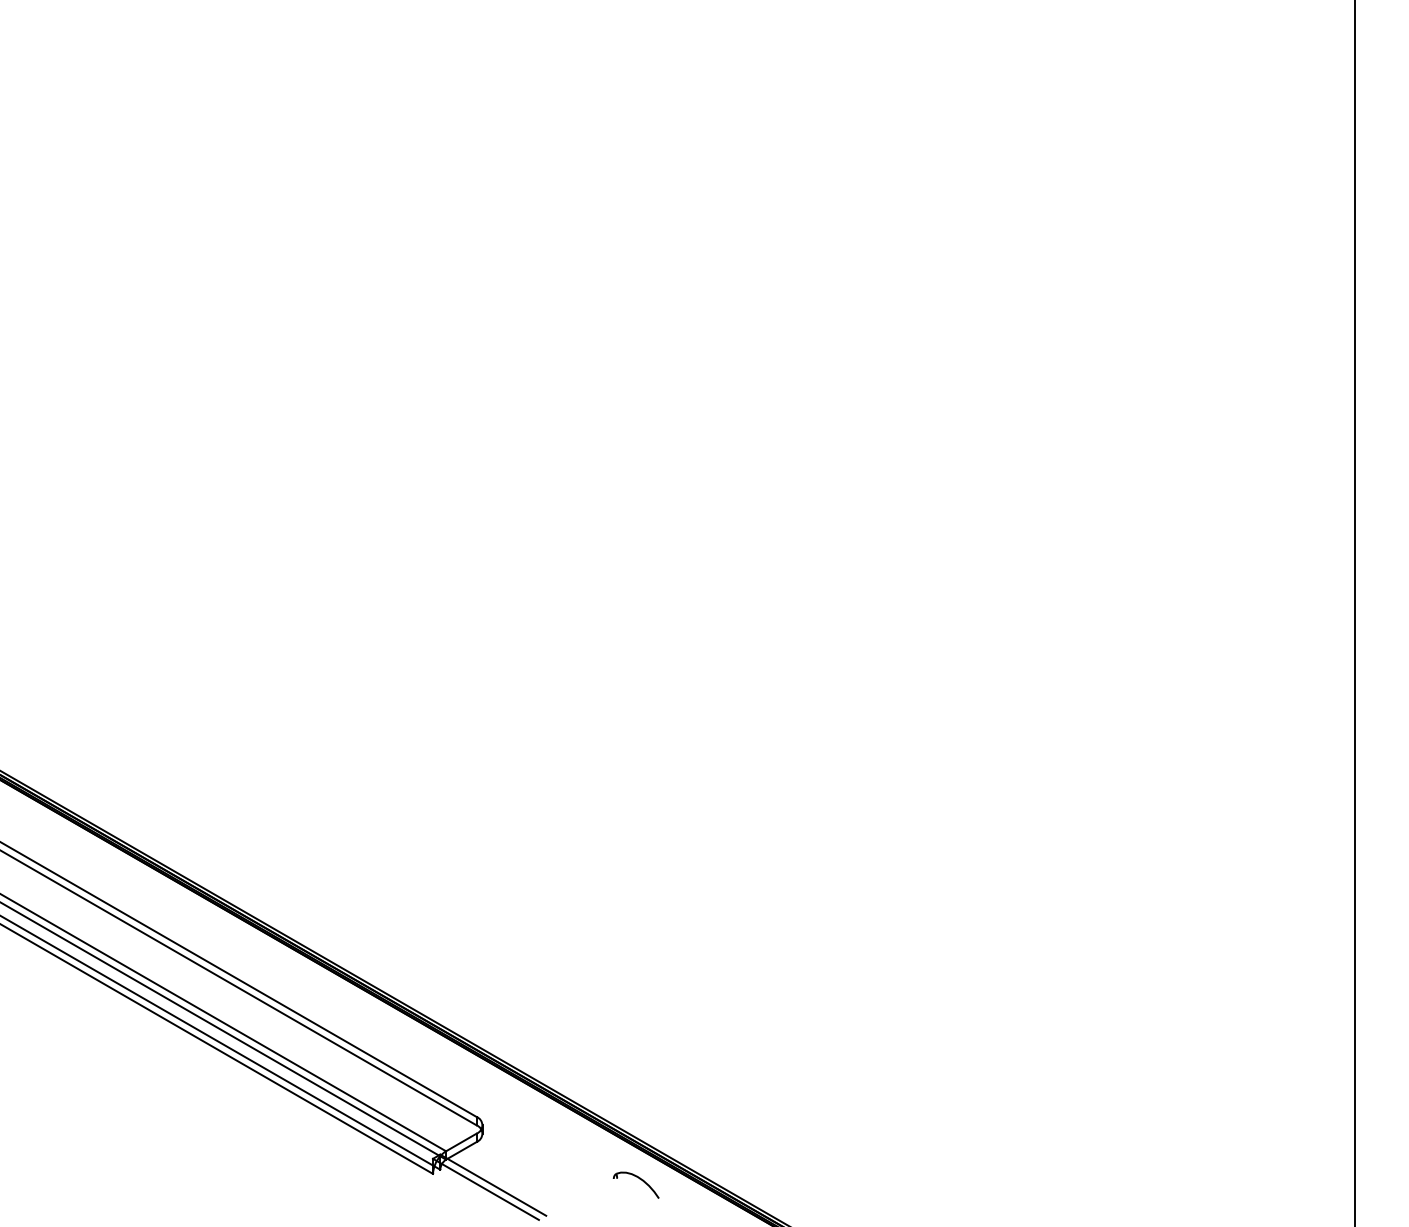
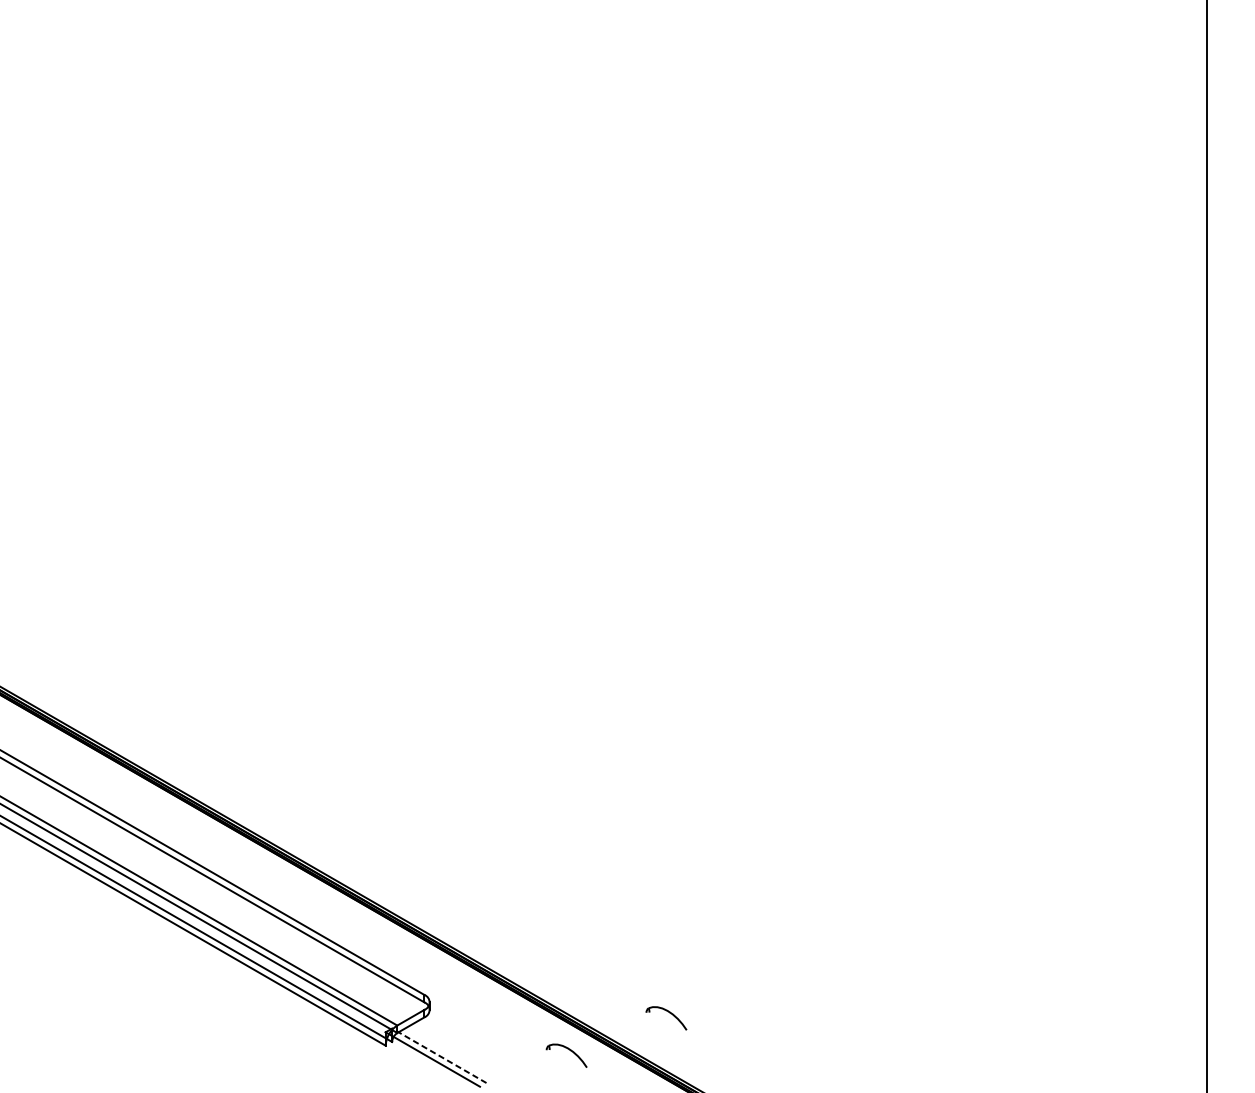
part: (751, 1137) -> (669, 1013), added
line: (492, 1184) -> (438, 1055), solid -> dashed

